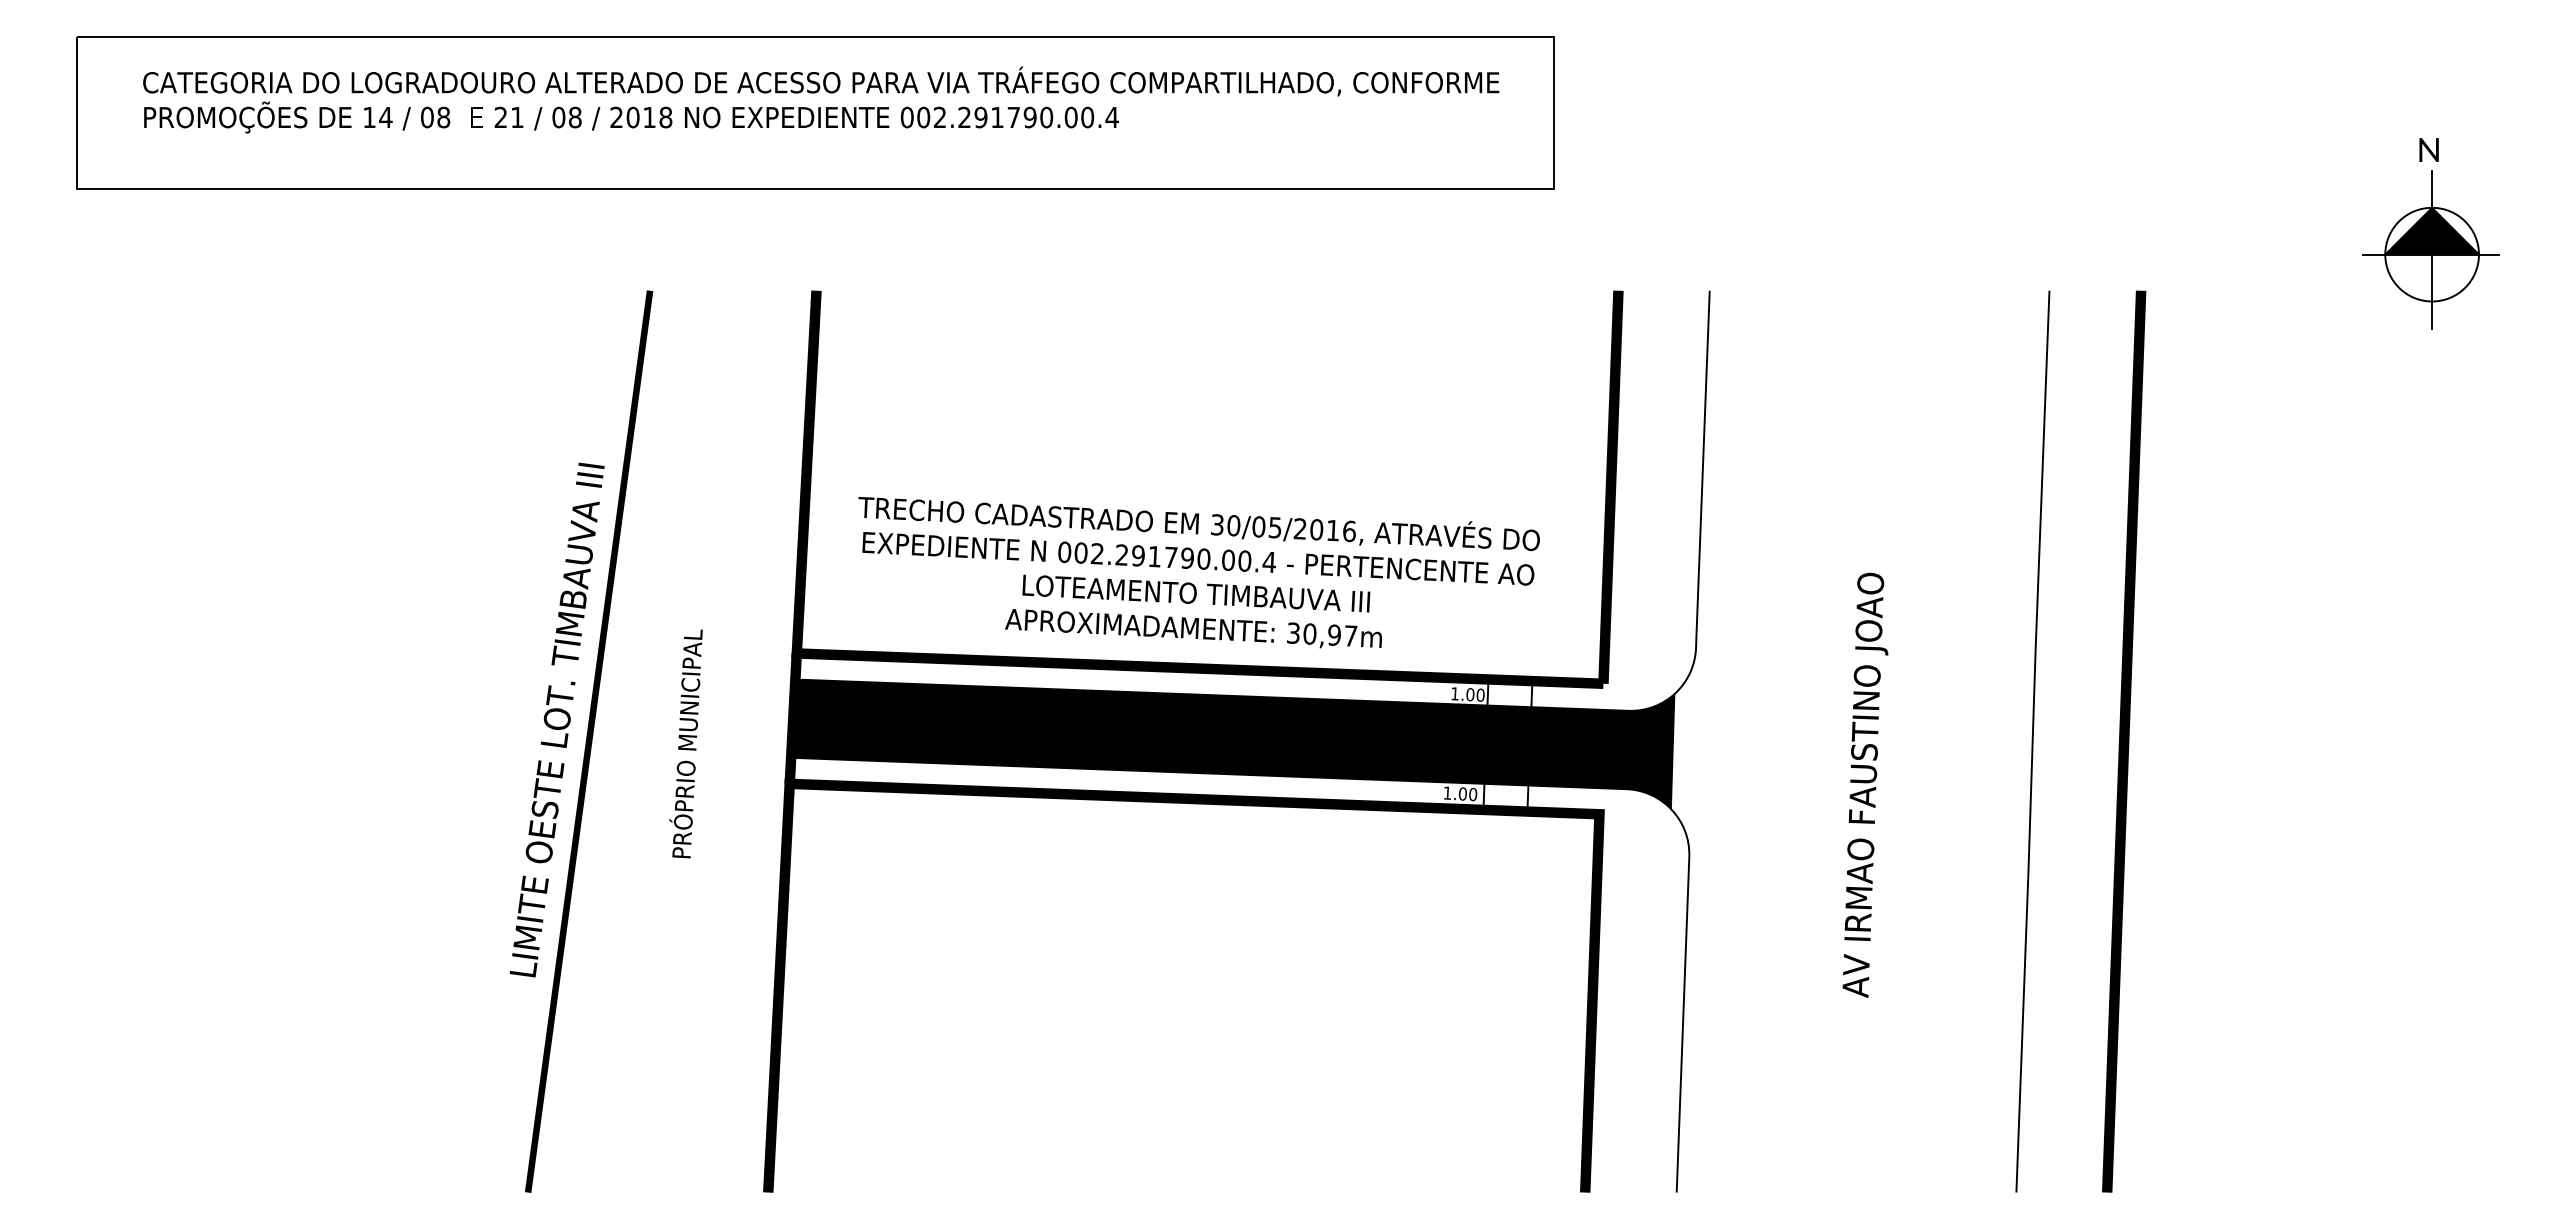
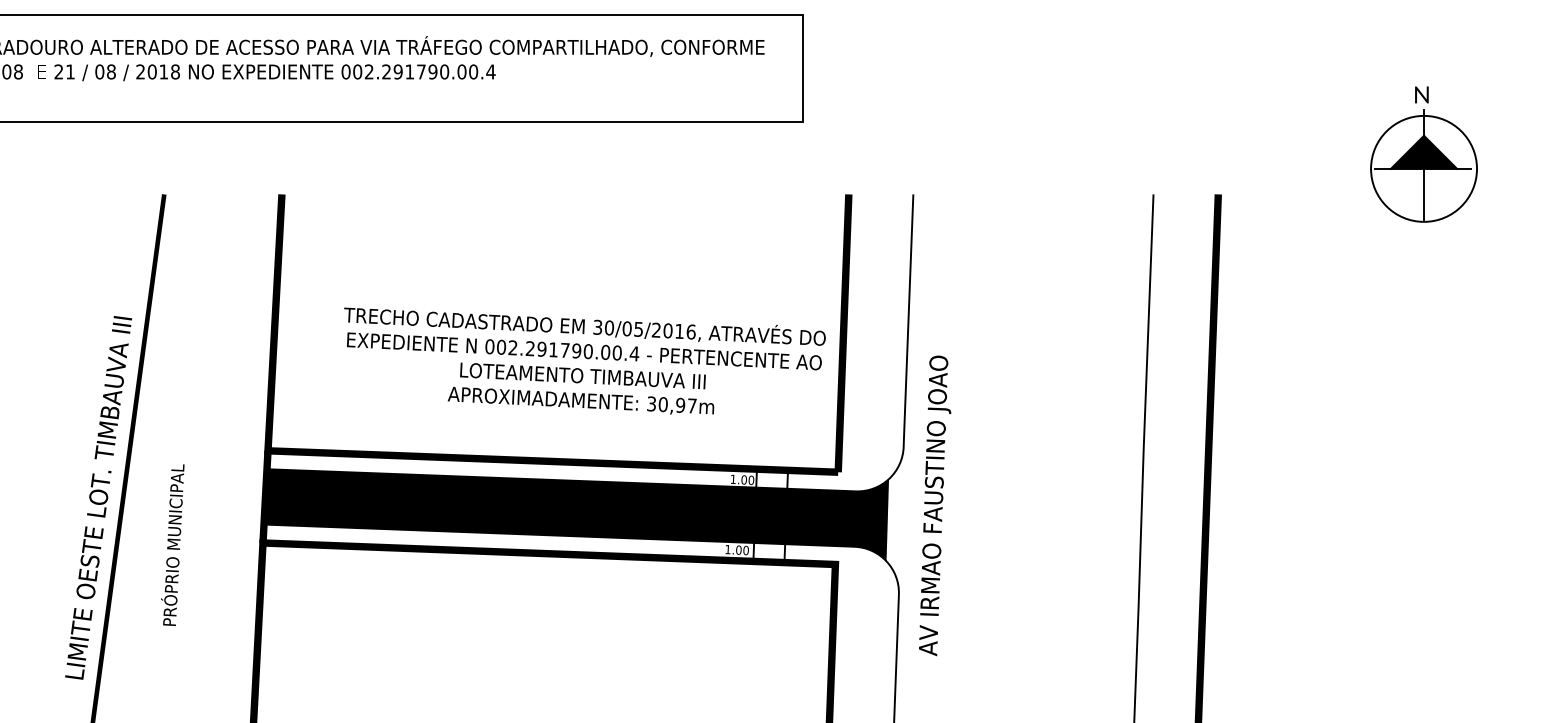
circle: (2431, 254) -> (1423, 168), size x1.6
text: (1198, 572) -> (584, 361), moved
text: (685, 743) -> (172, 544), moved
text: (1865, 784) -> (935, 505), moved

